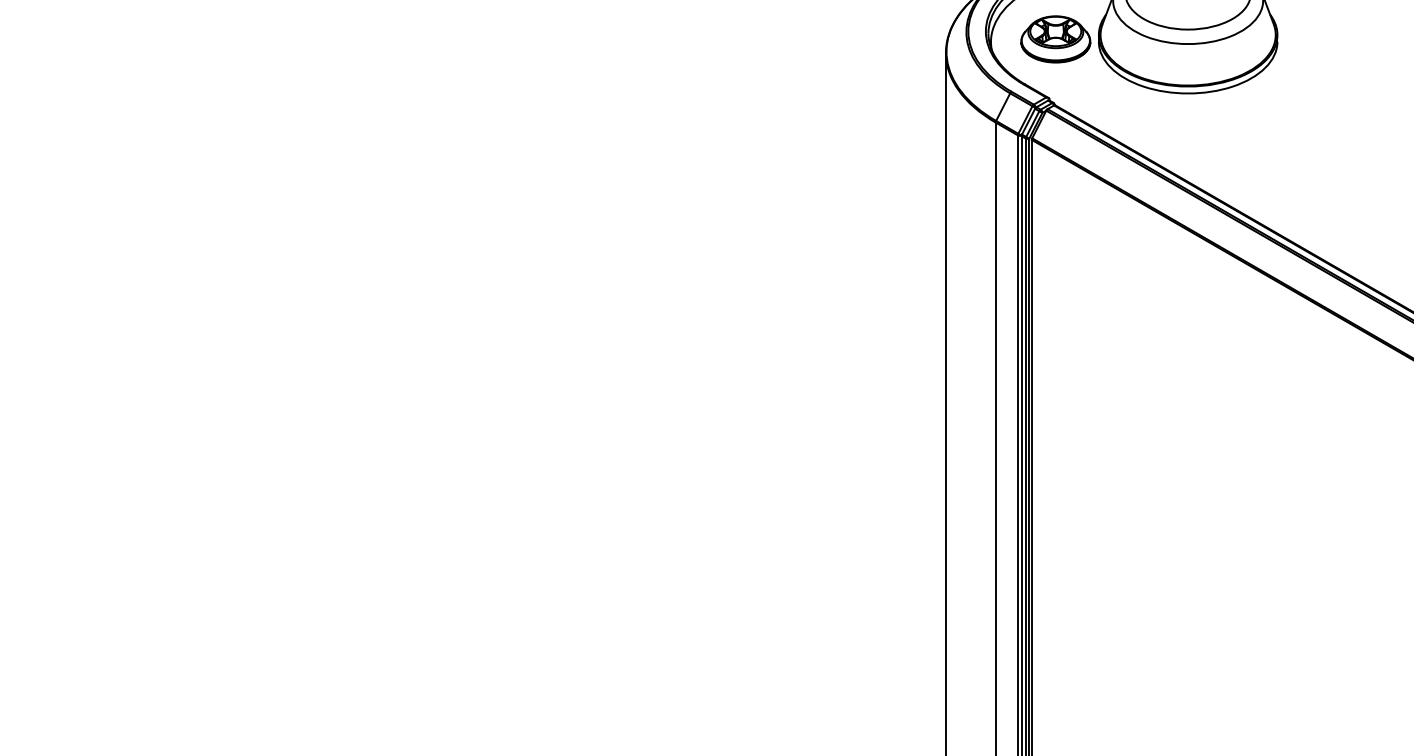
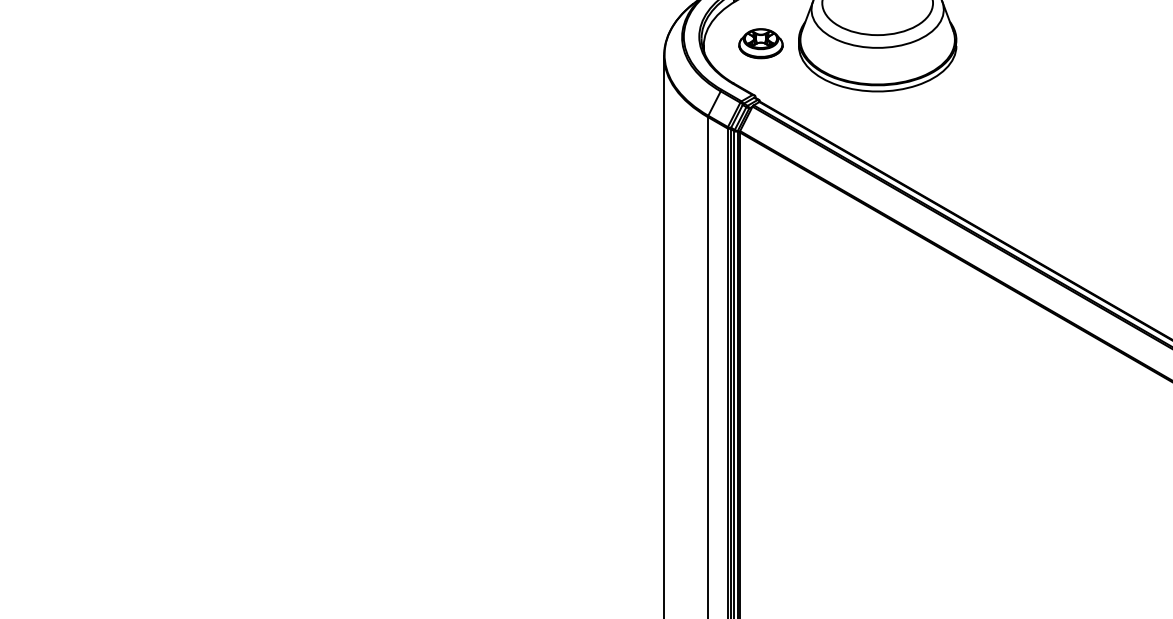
part: (1055, 38) -> (760, 43), size x0.71

